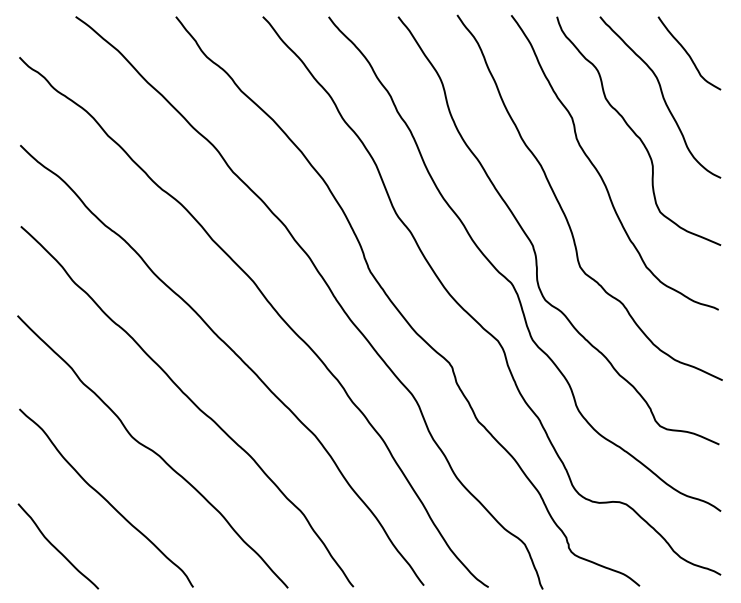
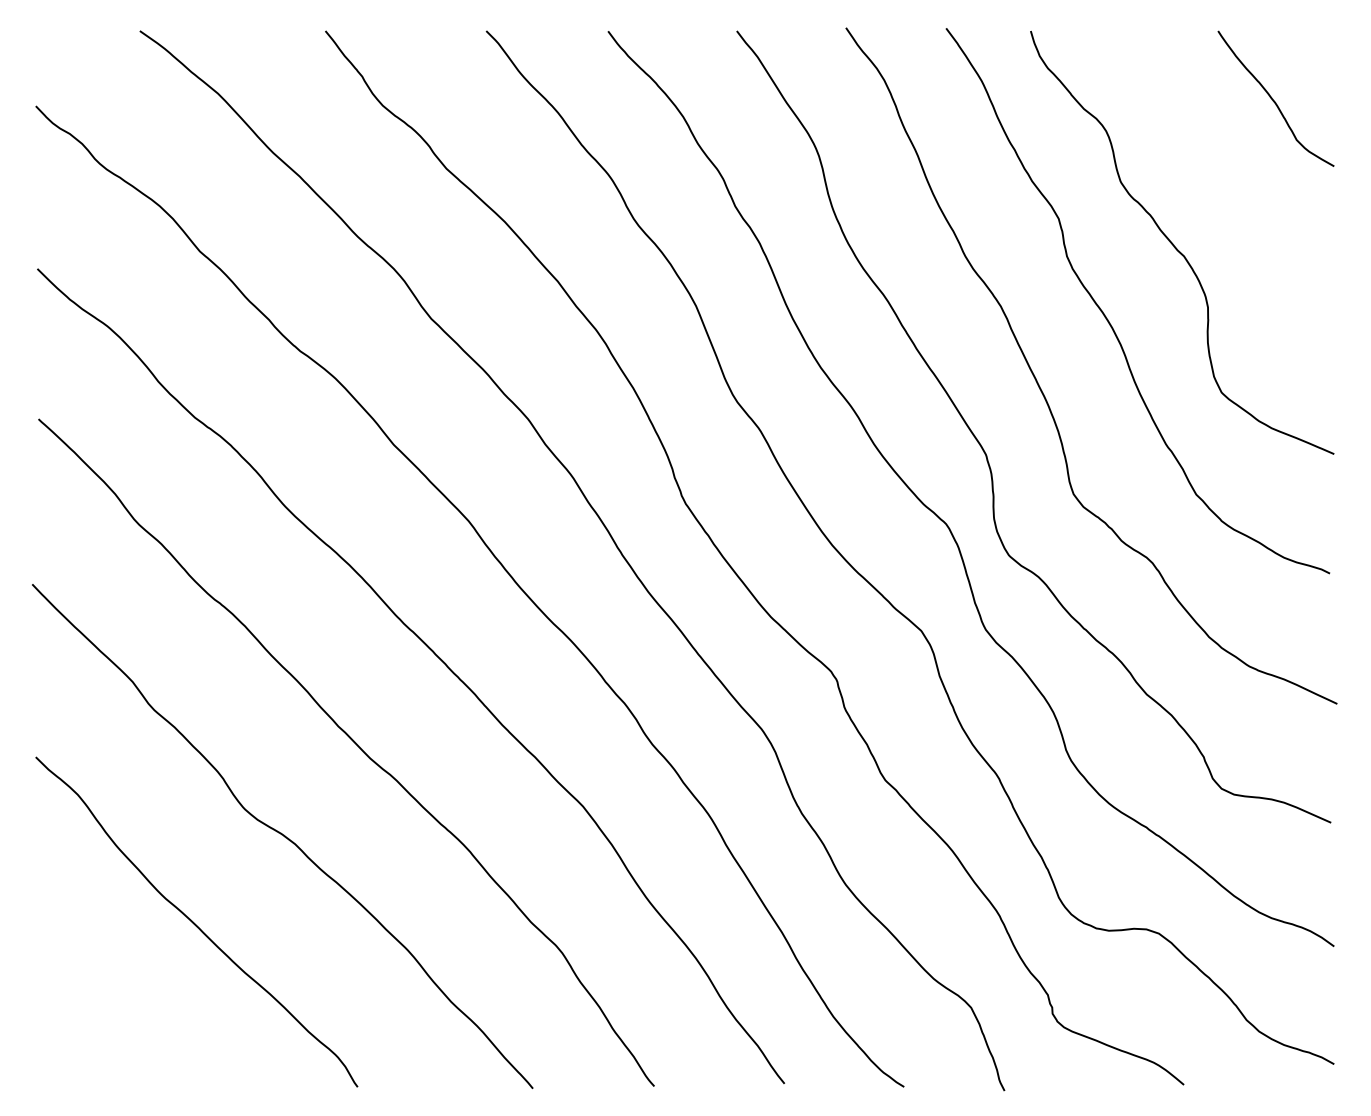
curve: (662, 97) -> (1225, 180), removed
curve: (56, 547) -> (104, 1013), removed

